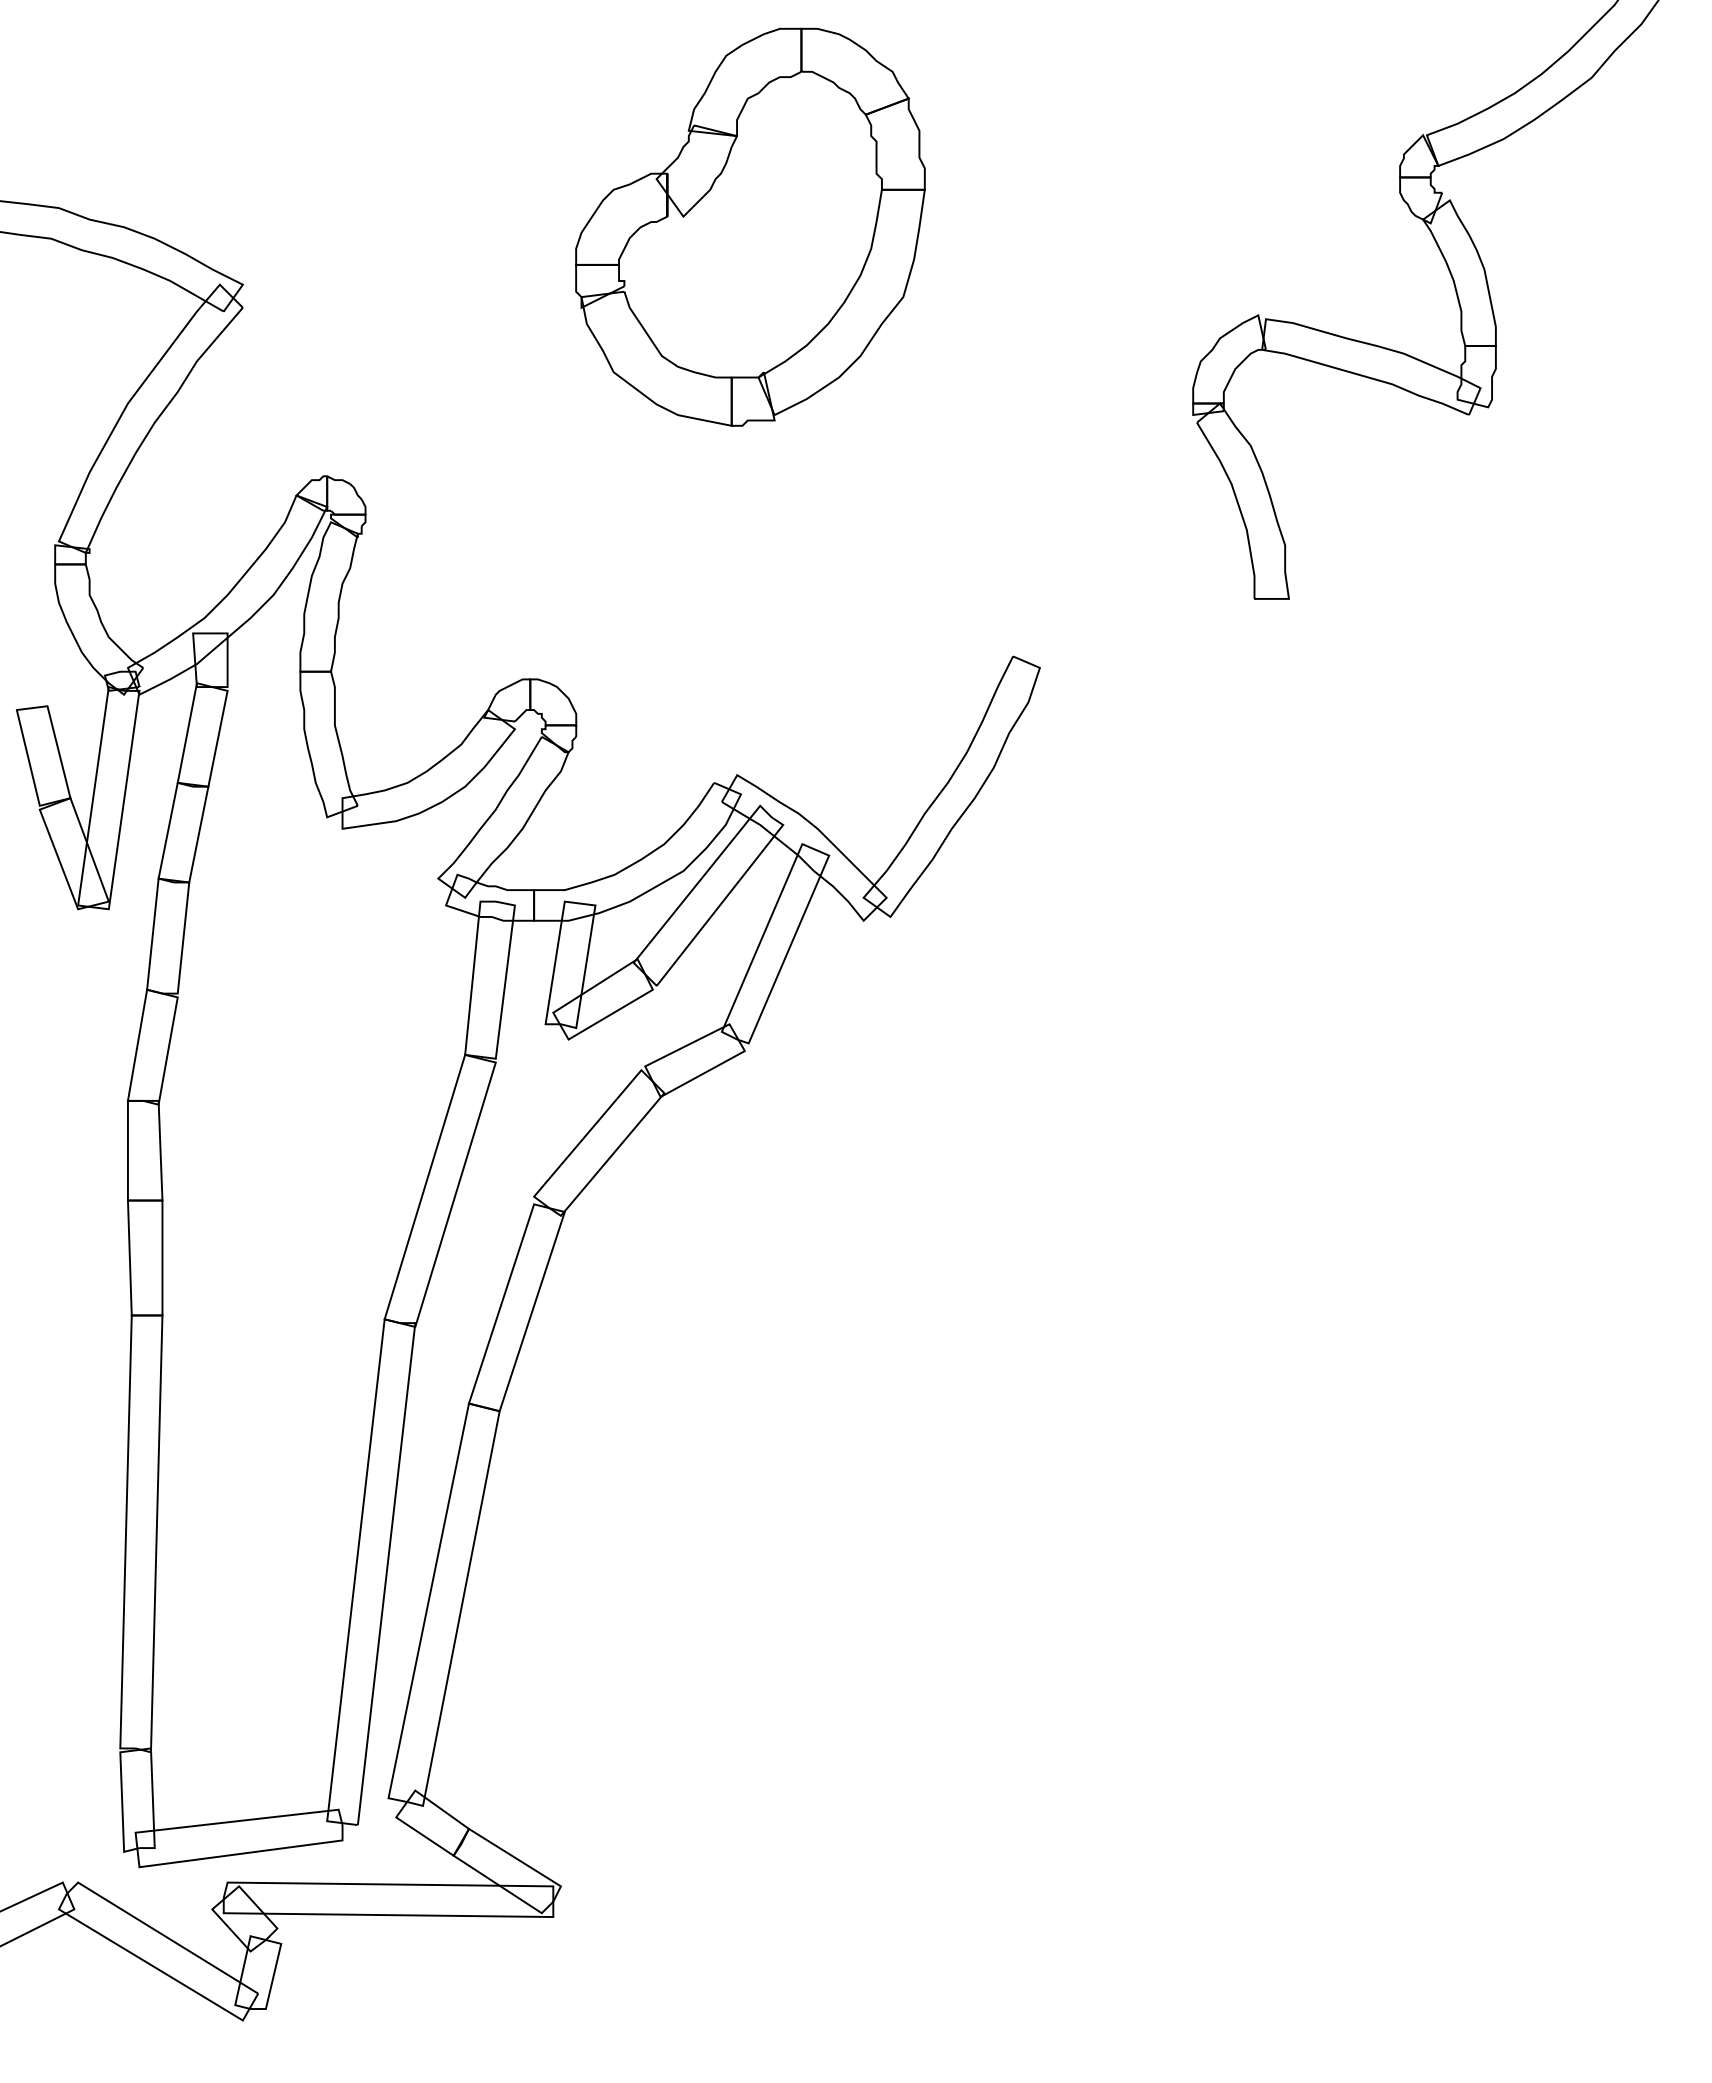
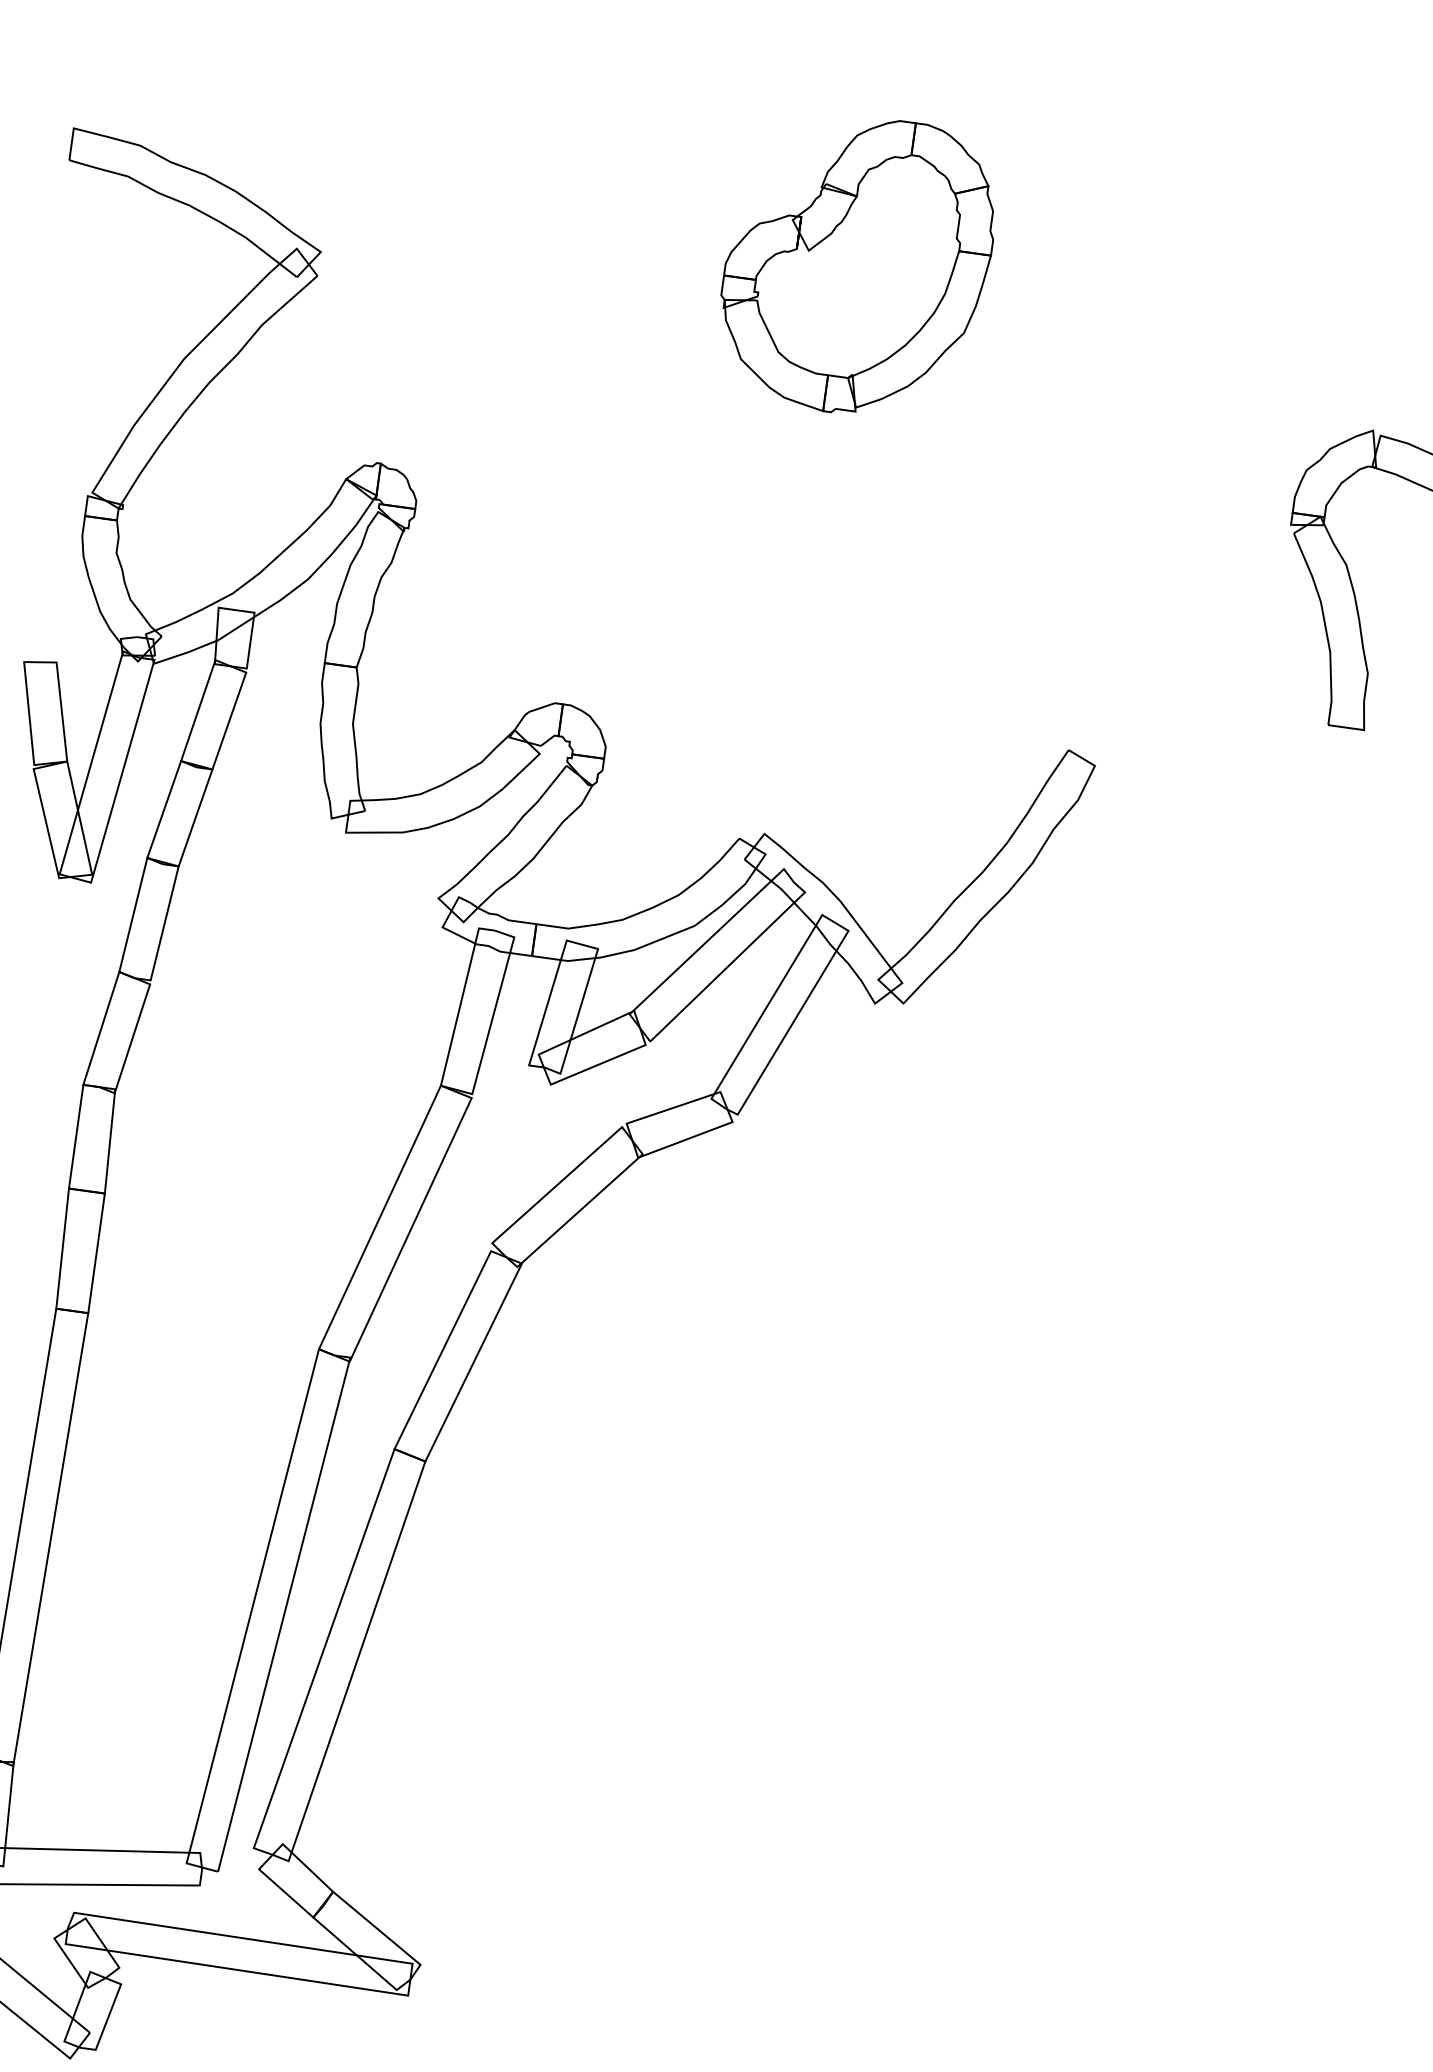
part: (750, 226) -> (857, 264), size x0.71

